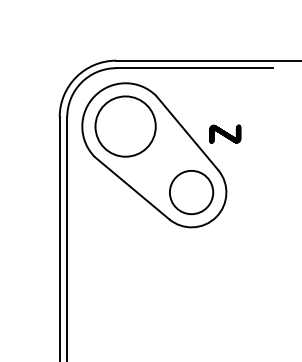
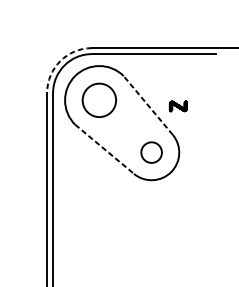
arc: (76, 77) -> (60, 61), solid -> dashed
circle: (125, 126) -> (99, 100), size x0.7
line: (186, 132) -> (147, 105), solid -> dashed
part: (225, 133) -> (178, 105), size x0.7
line: (132, 188) -> (104, 149), solid -> dashed
circle: (191, 192) -> (151, 152), size x0.6

